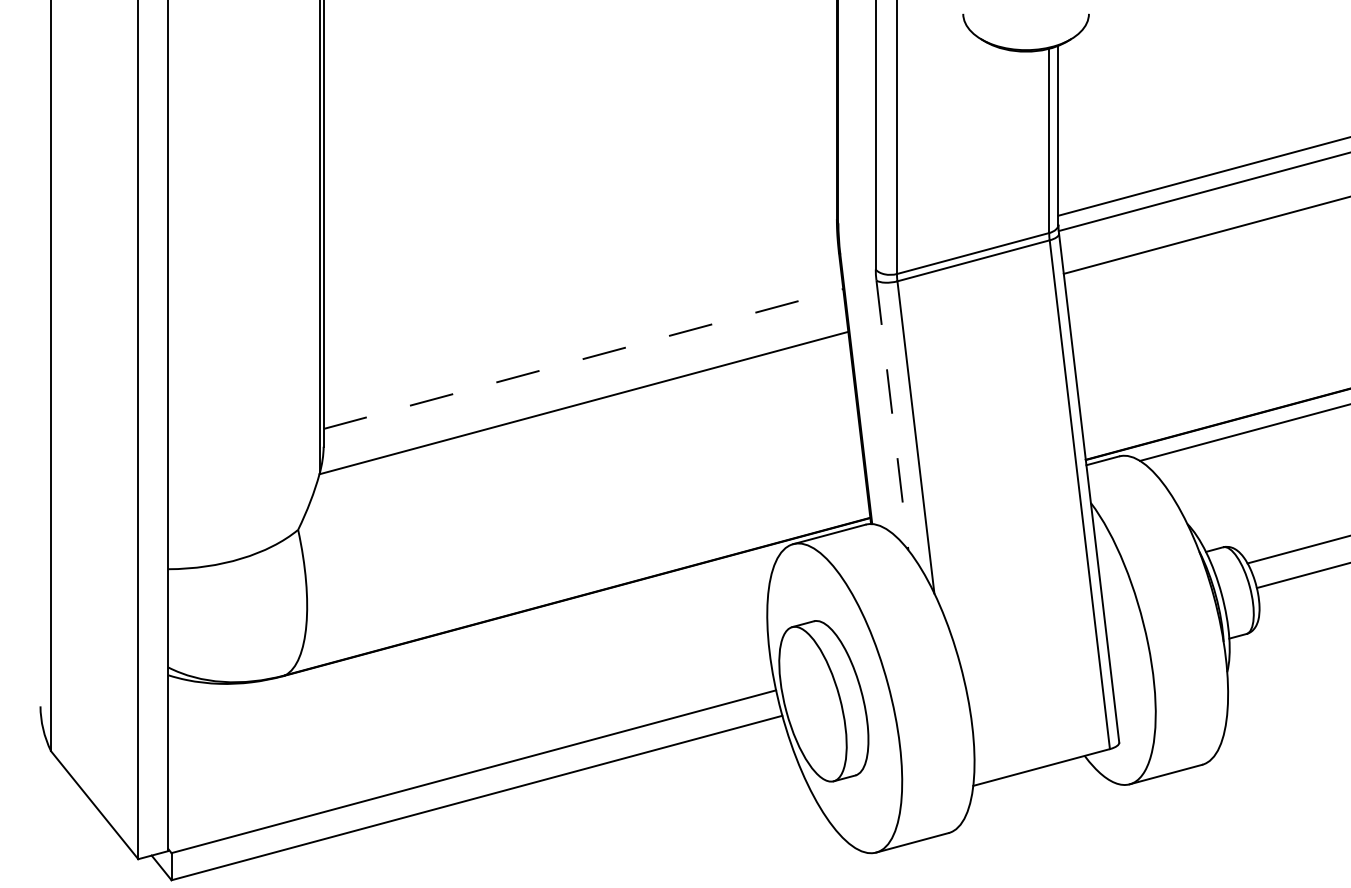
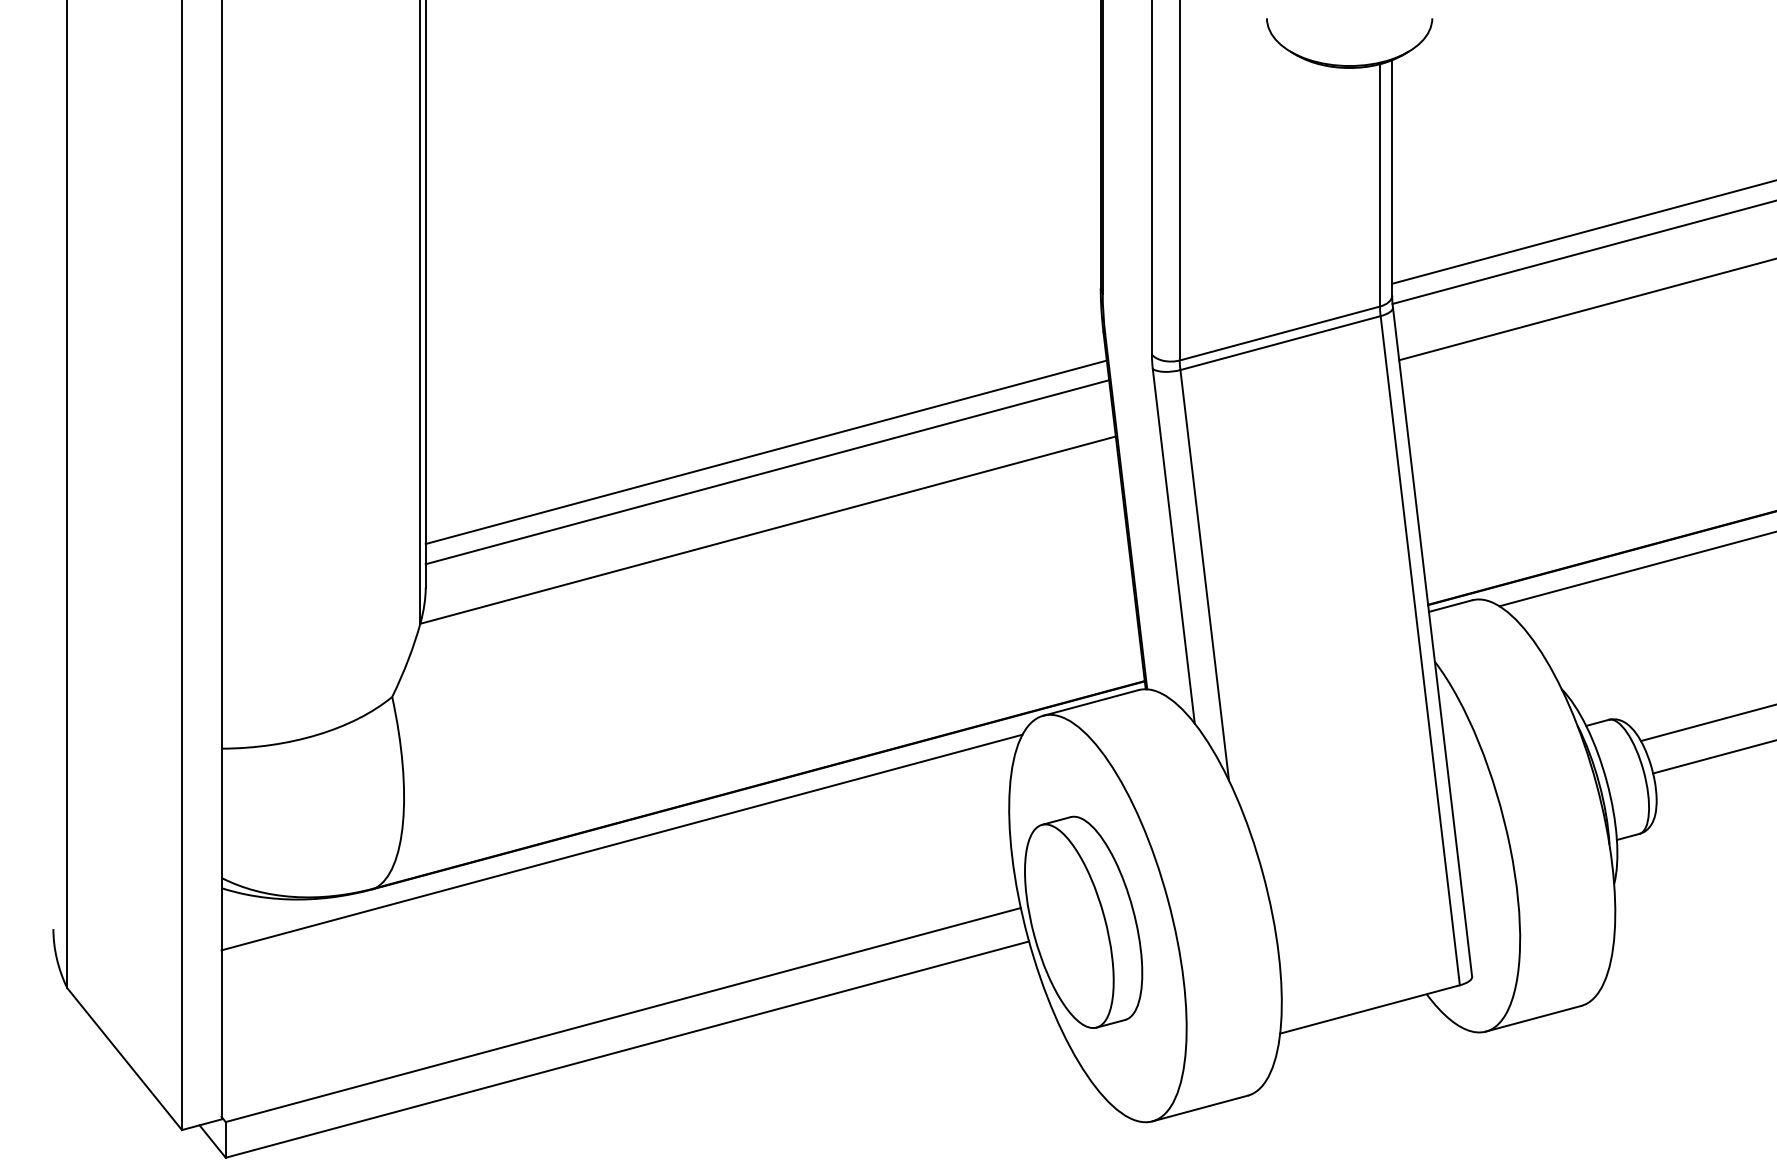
line: (582, 343) -> (766, 451), added
line: (583, 358) -> (767, 471), dashed -> solid
line: (892, 415) -> (1173, 546), dashed -> solid
line: (472, 640) -> (621, 842), added

